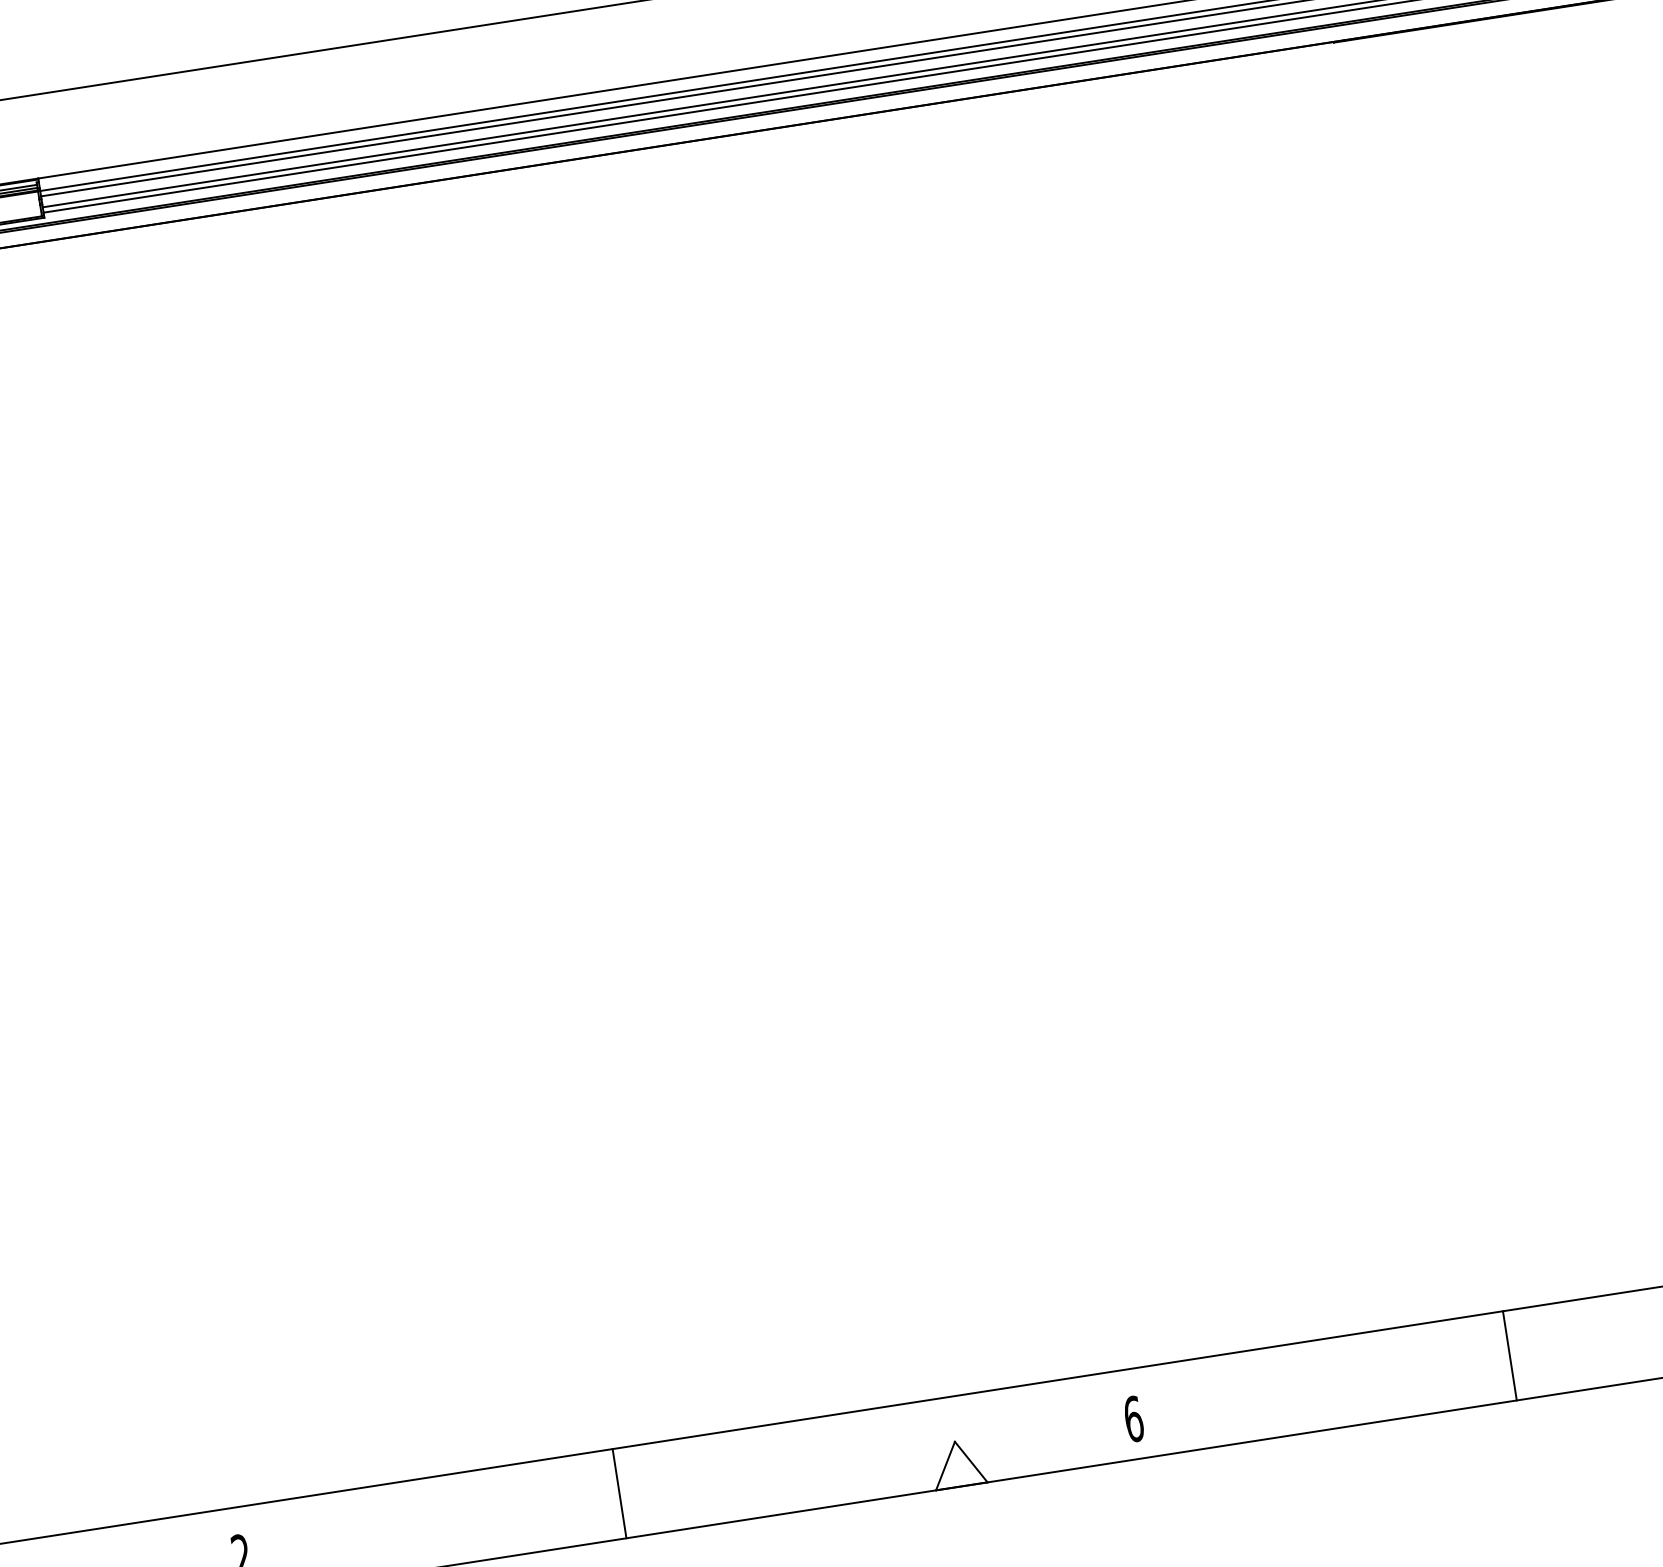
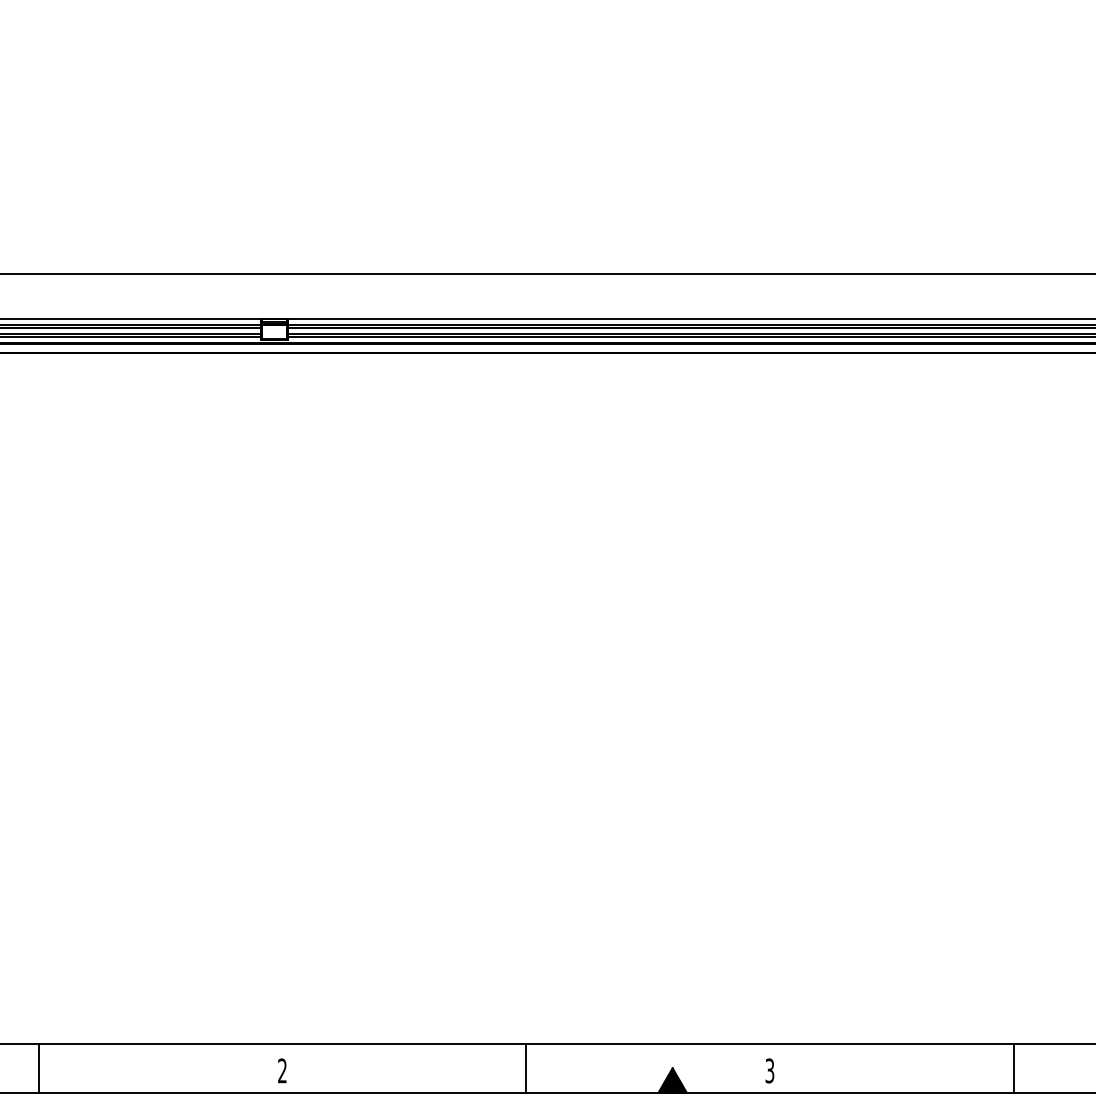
line: (1509, 1354) -> (1013, 1067), moved
text: (1132, 1418) -> (769, 1070), 6 -> 3
fill: (958, 1464) -> (672, 1080), added
line: (619, 1492) -> (526, 1067), moved

